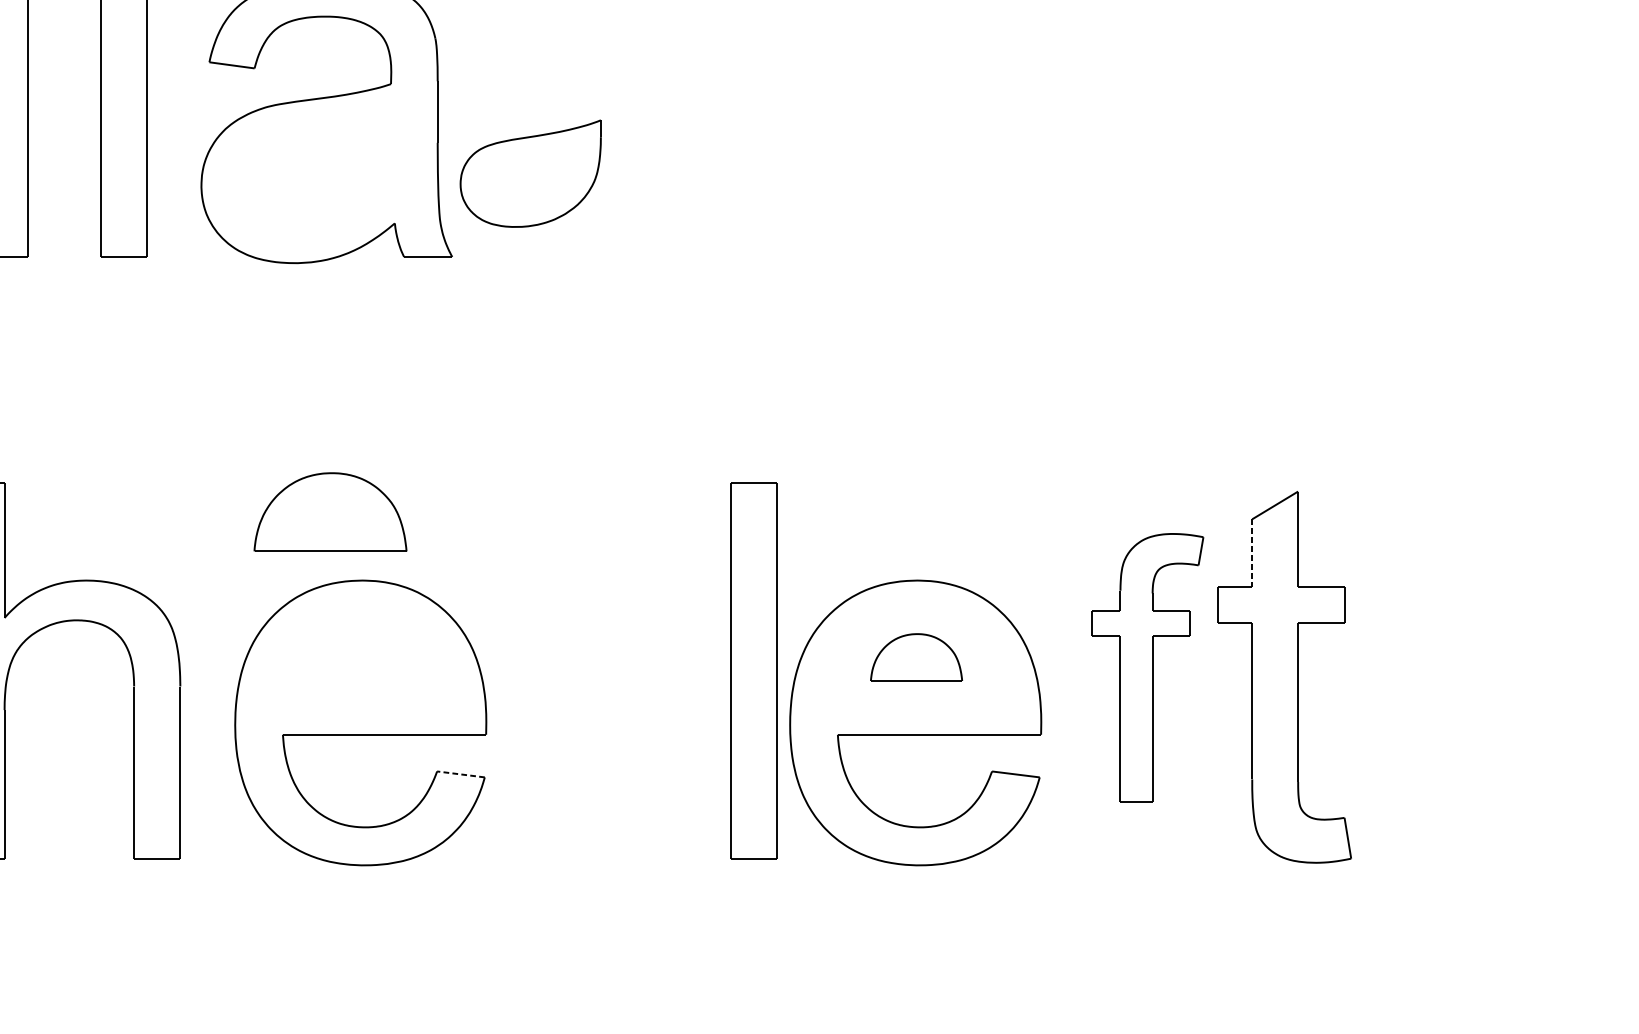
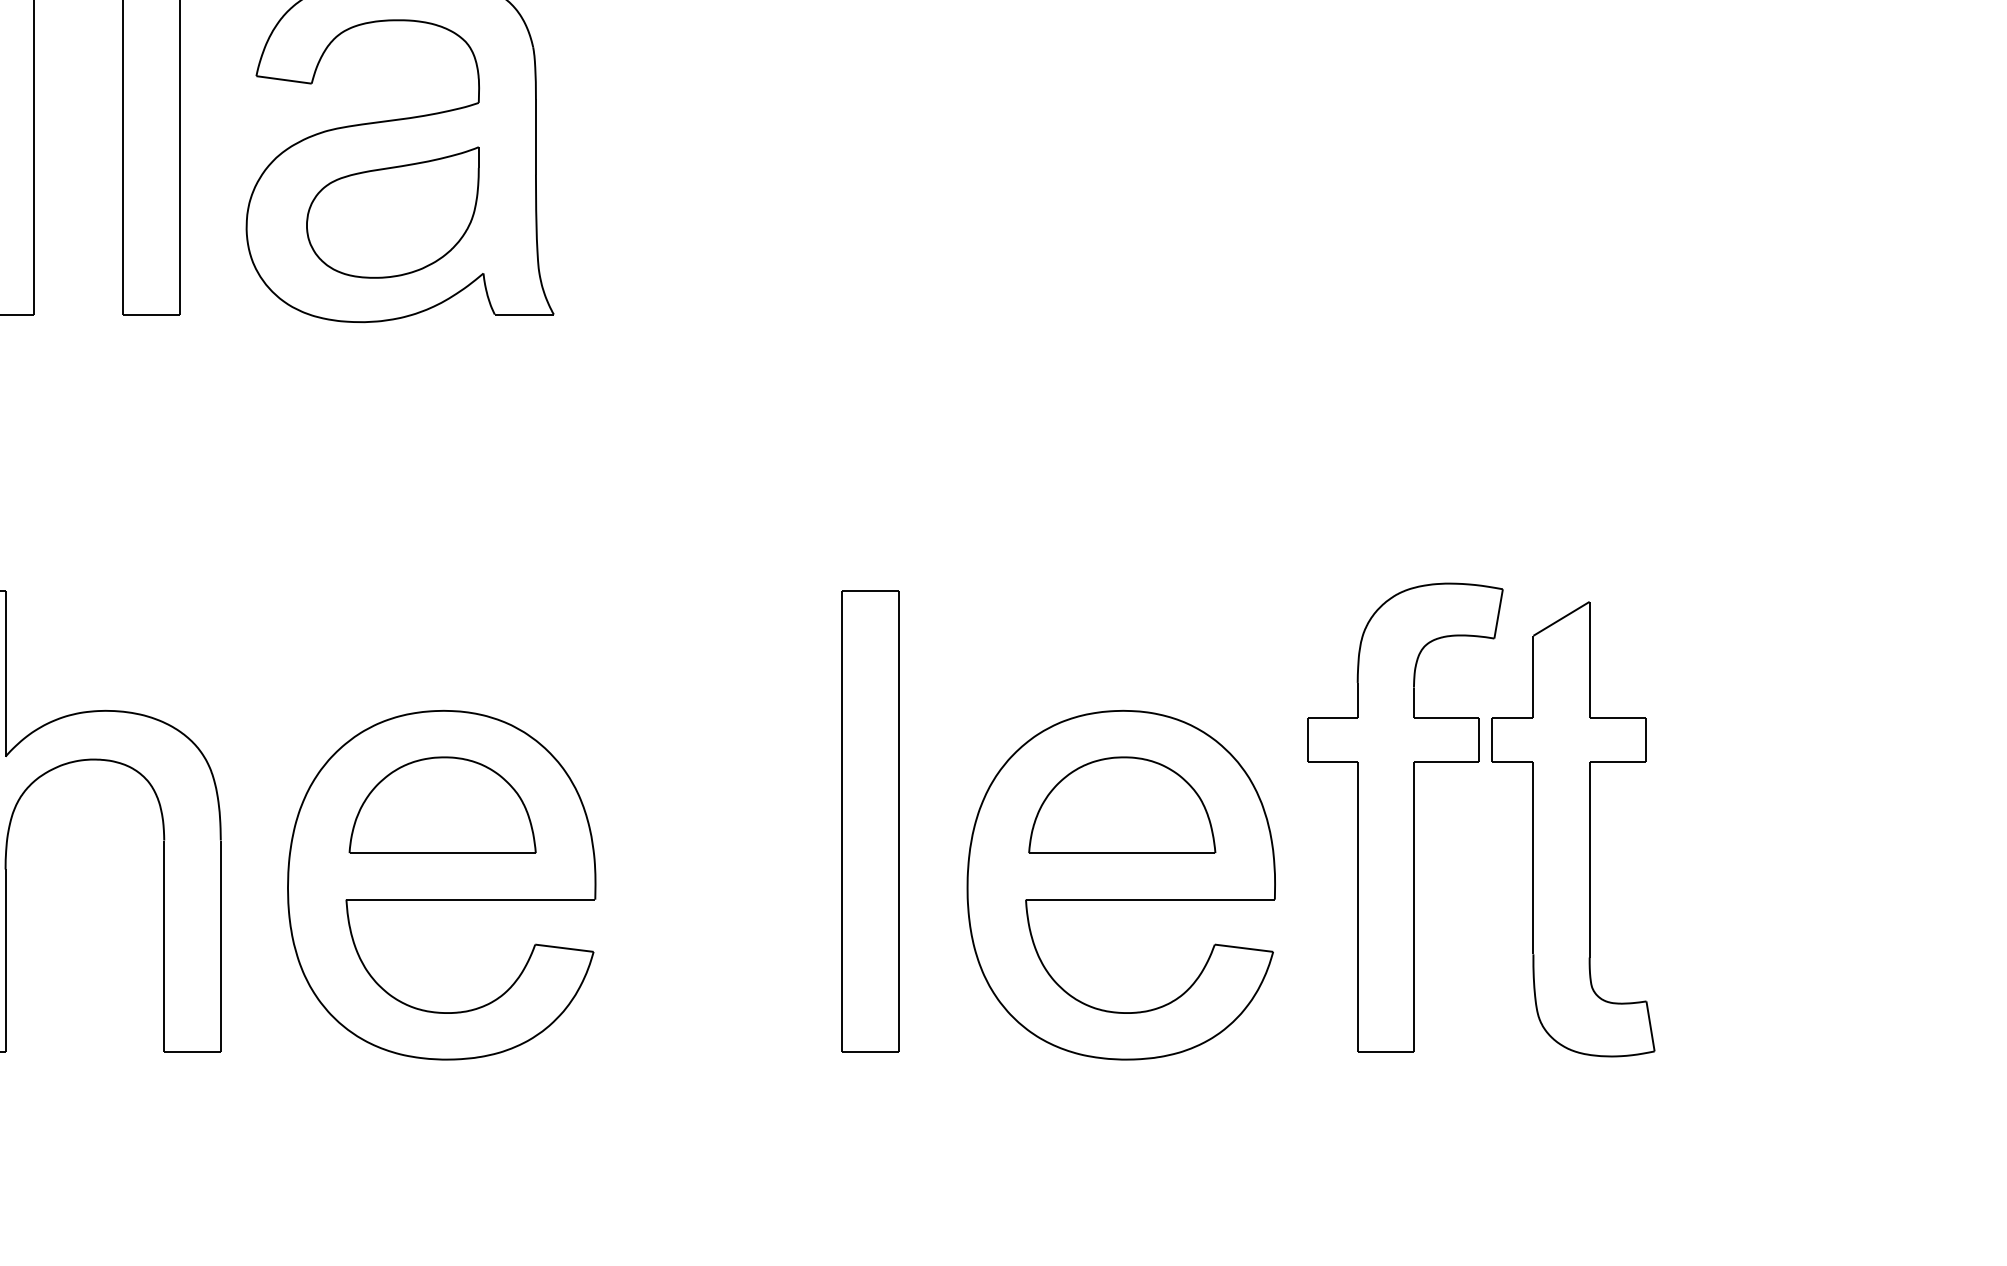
part: (530, 173) -> (392, 212), moved
part: (330, 511) -> (442, 804), moved
line: (1252, 553) -> (1533, 677), dashed -> solid
part: (916, 657) -> (1122, 804), size x1.67
part: (1147, 667) -> (1405, 817), size x1.43
part: (754, 670) -> (870, 821), moved
line: (460, 774) -> (563, 948), dashed -> solid

